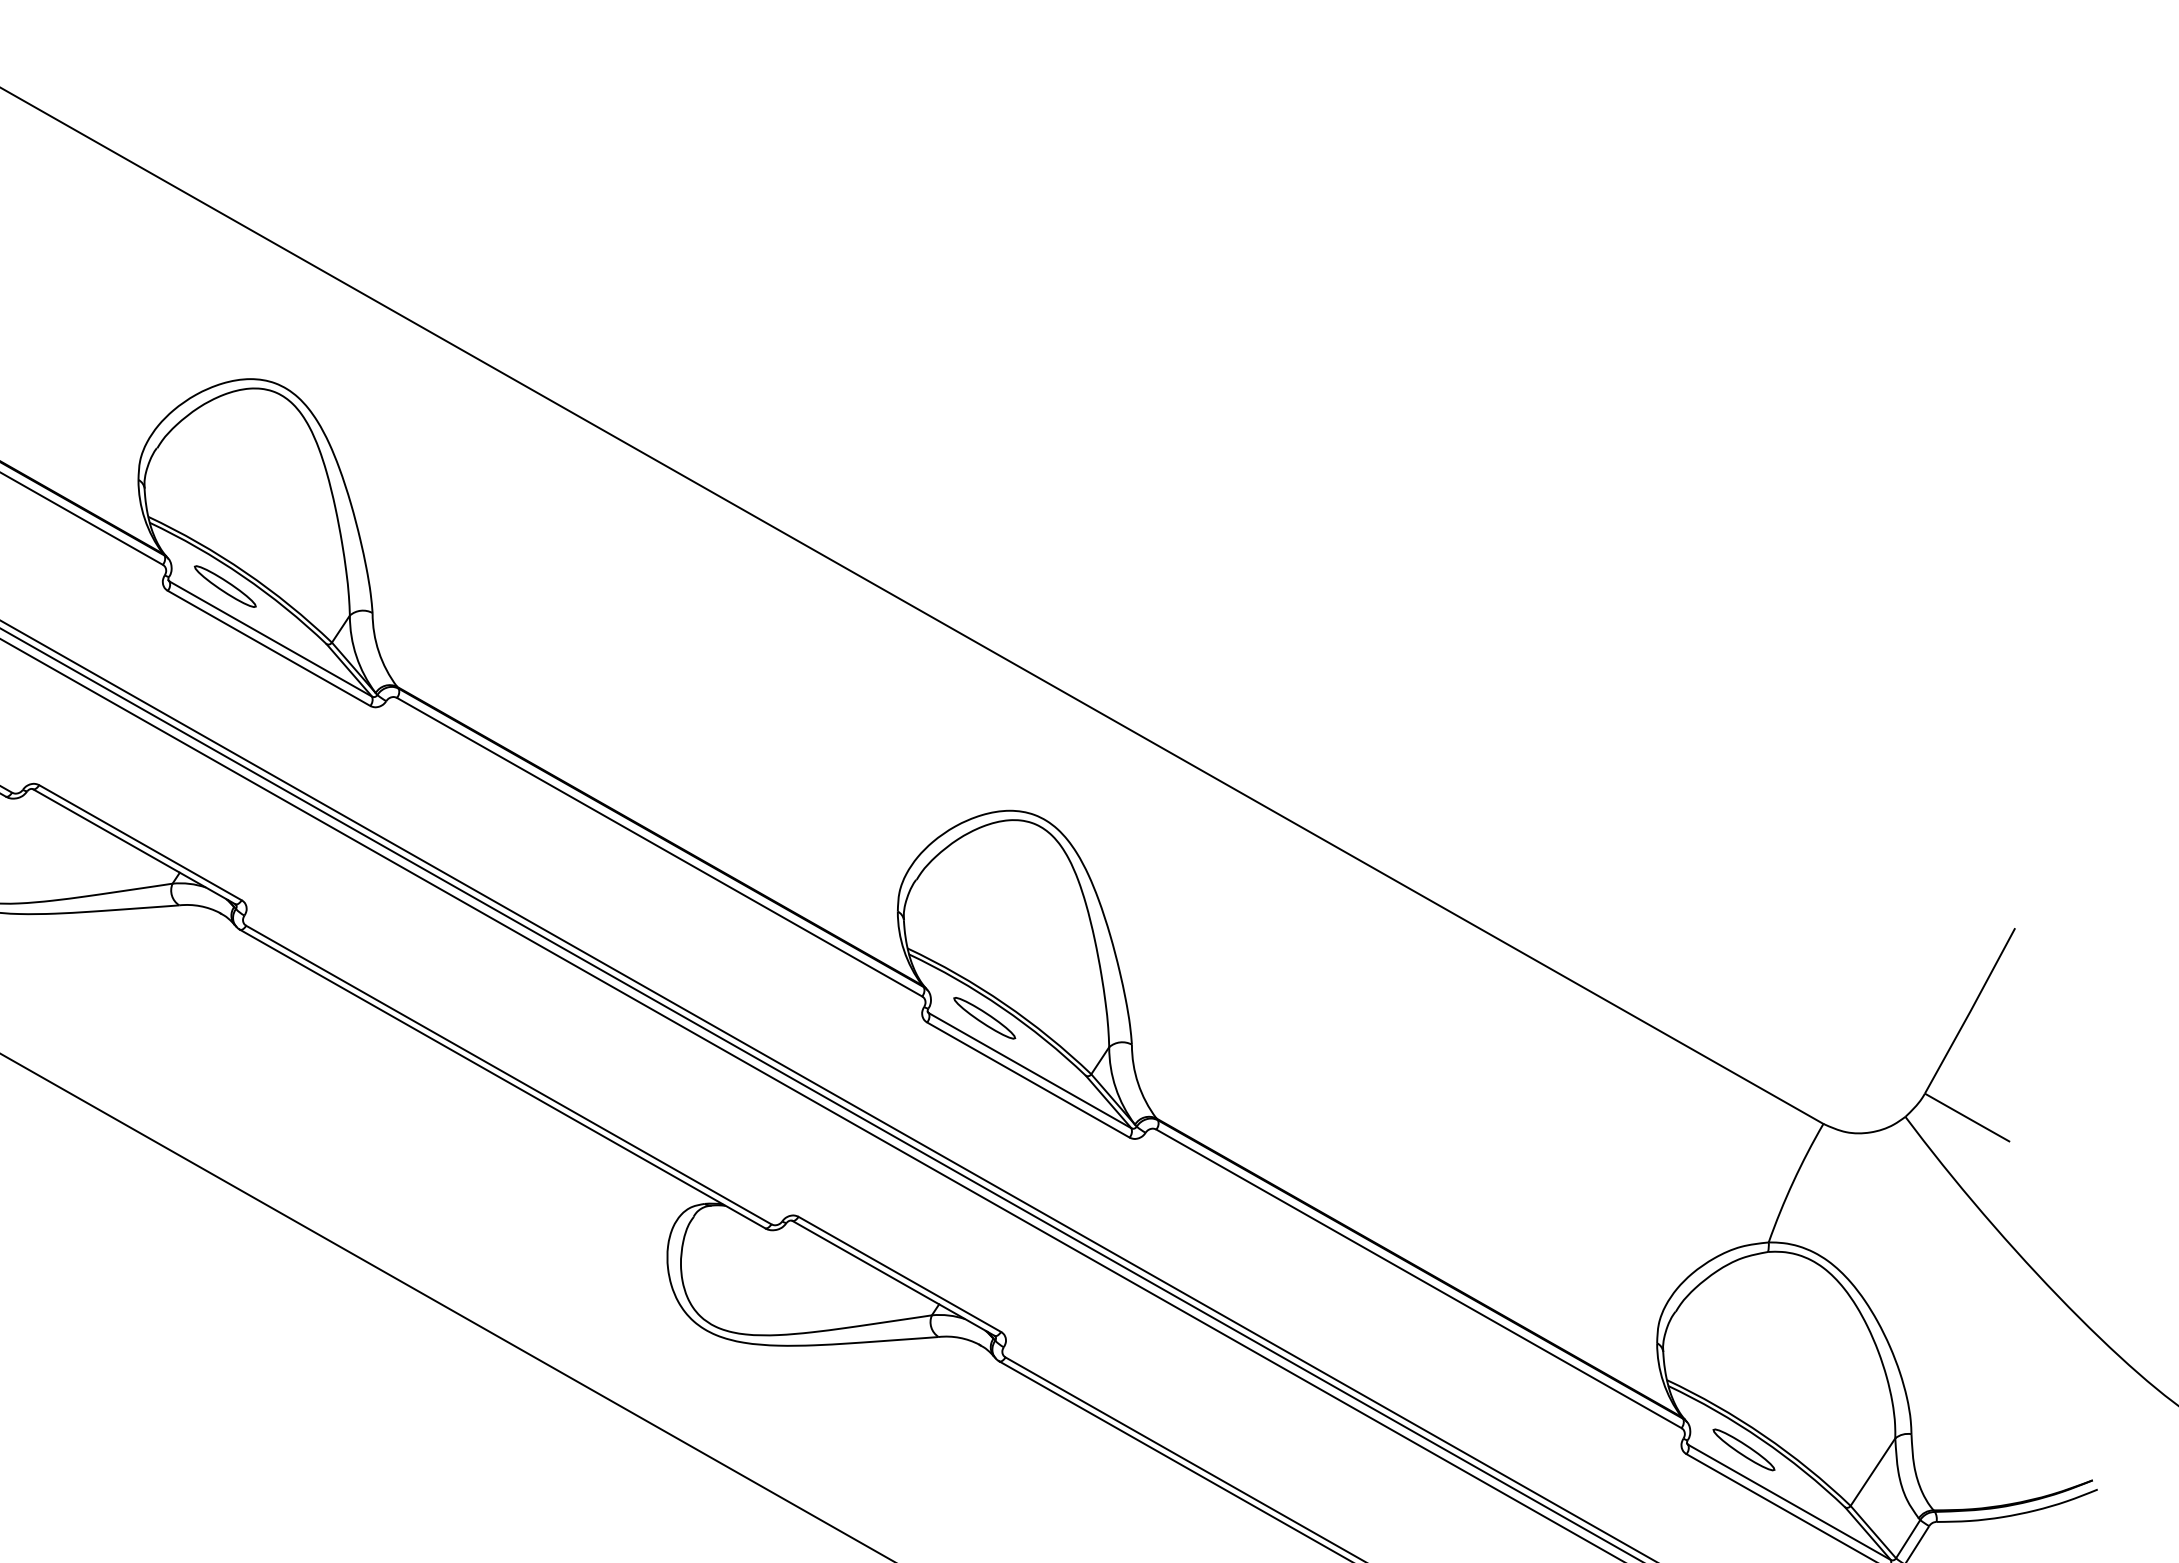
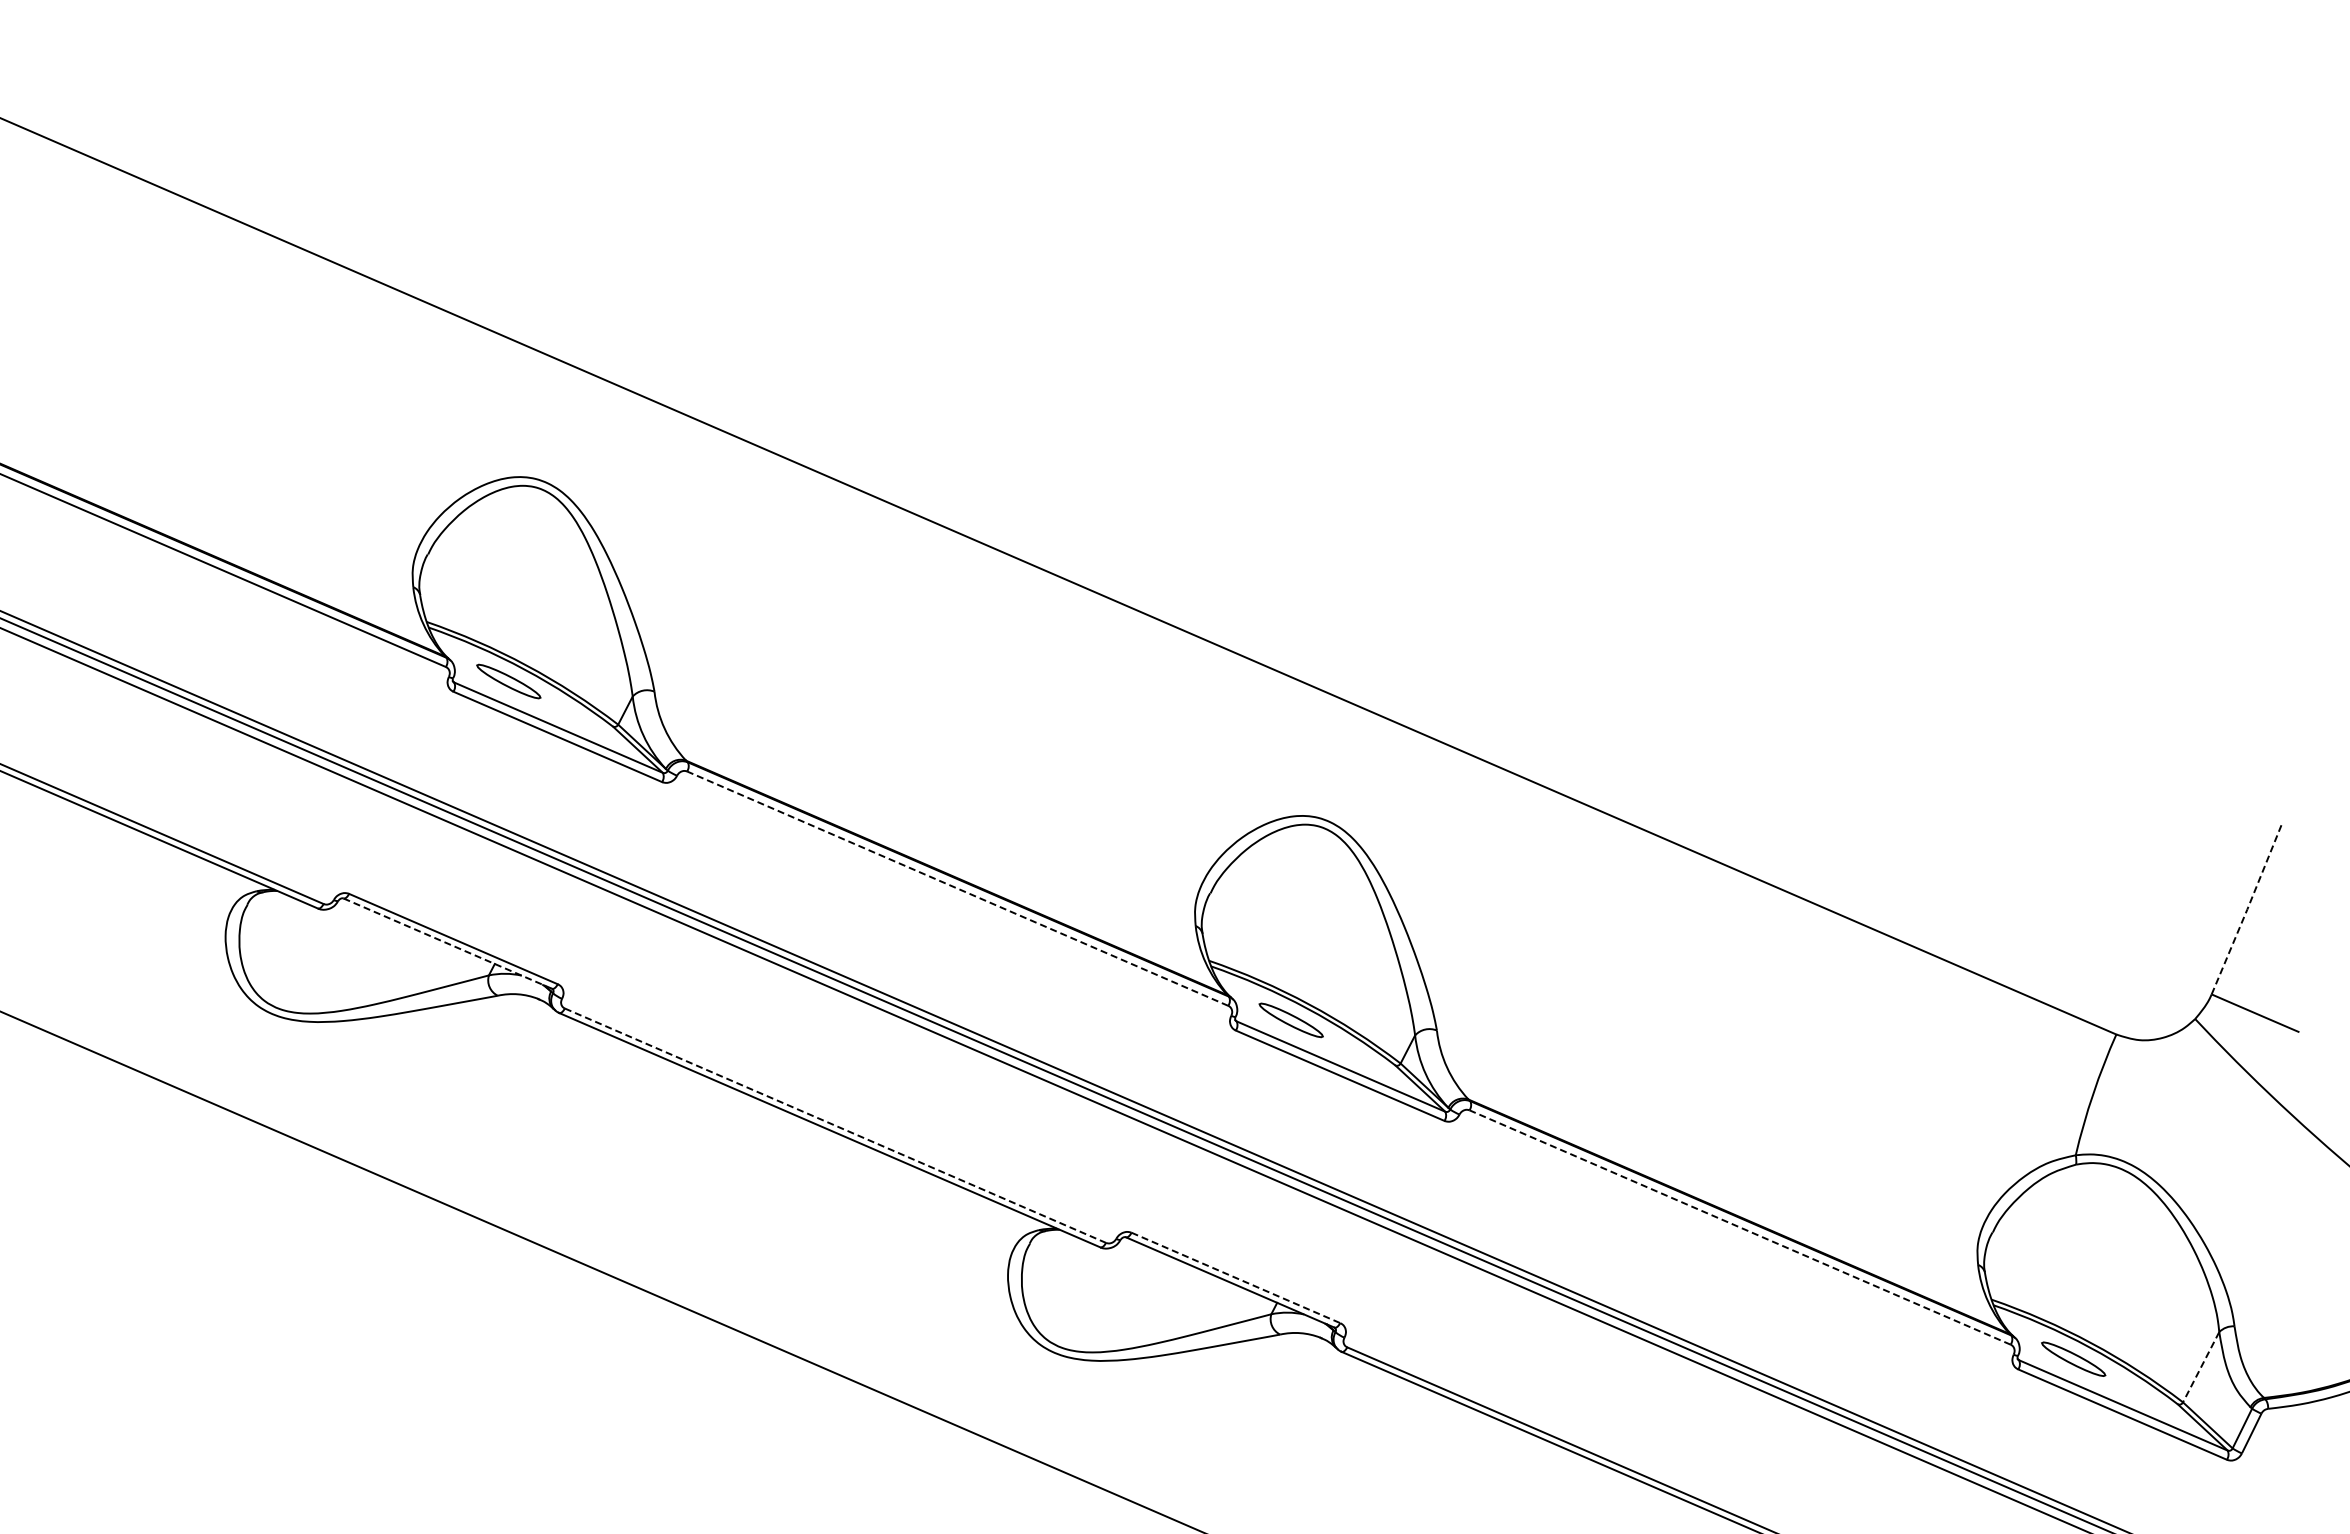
line: (133, 846) -> (447, 943), solid -> dashed
line: (659, 847) -> (957, 888), solid -> dashed
line: (1970, 1011) -> (2247, 909), solid -> dashed
line: (508, 1074) -> (835, 1125), solid -> dashed
line: (899, 1273) -> (1235, 1277), solid -> dashed
line: (1419, 1278) -> (1740, 1227), solid -> dashed
line: (1873, 1472) -> (2201, 1367), solid -> dashed

